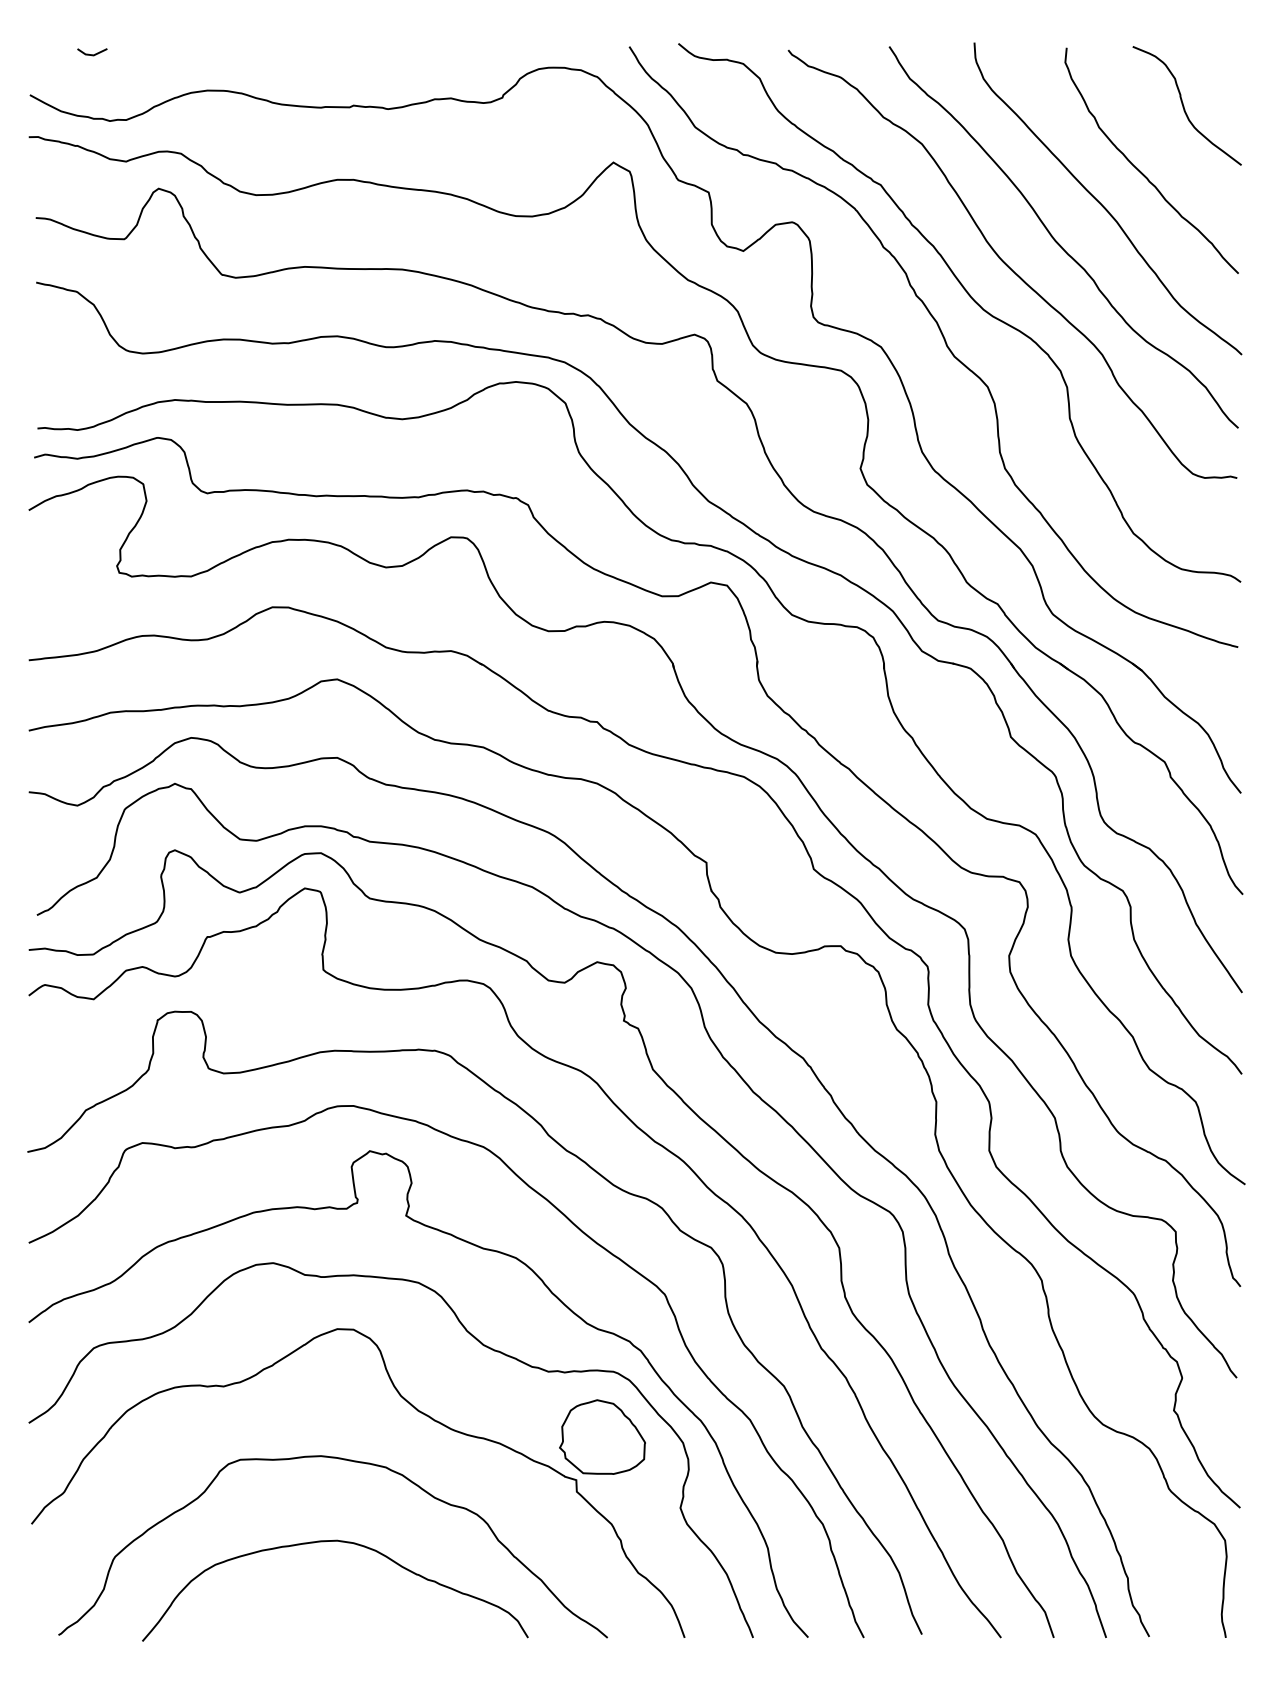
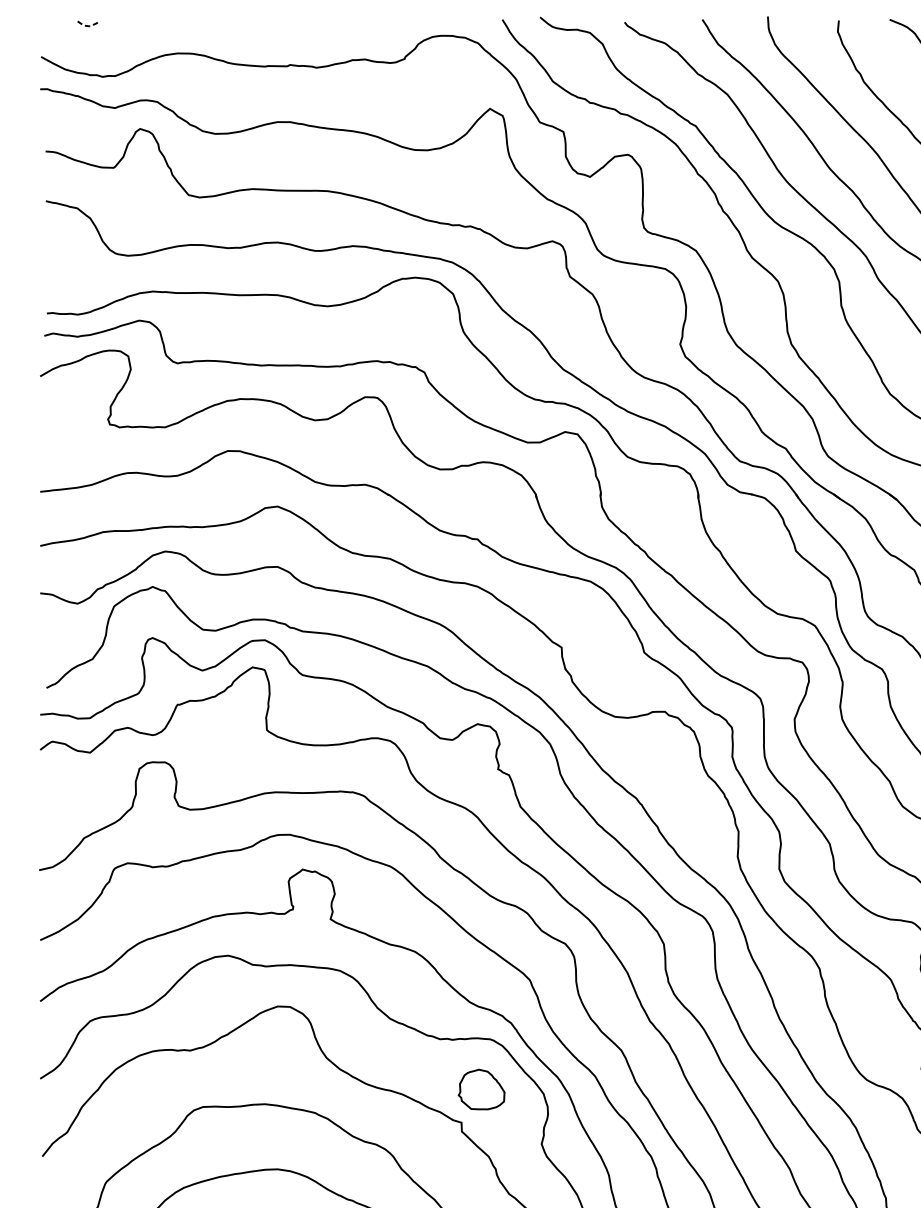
line: (92, 55) -> (89, 26), solid -> dashed
part: (602, 1436) -> (481, 1089), size x0.7

